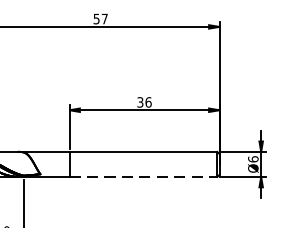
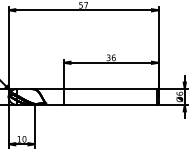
line: (143, 176) -> (110, 104), dashed -> solid

